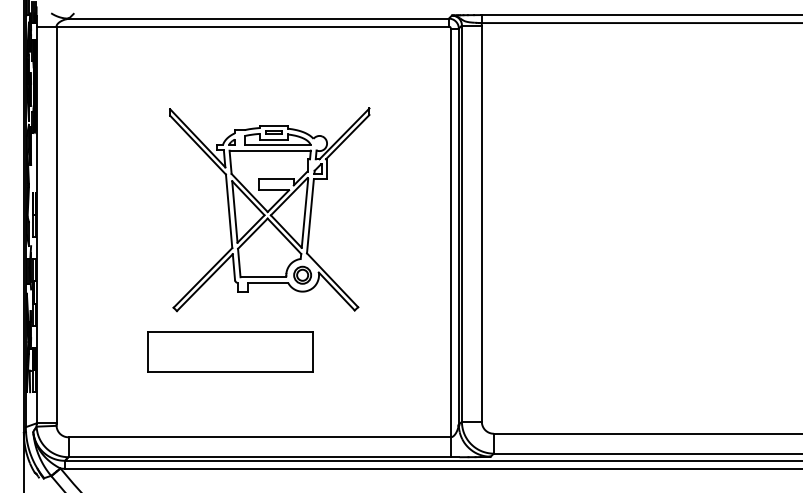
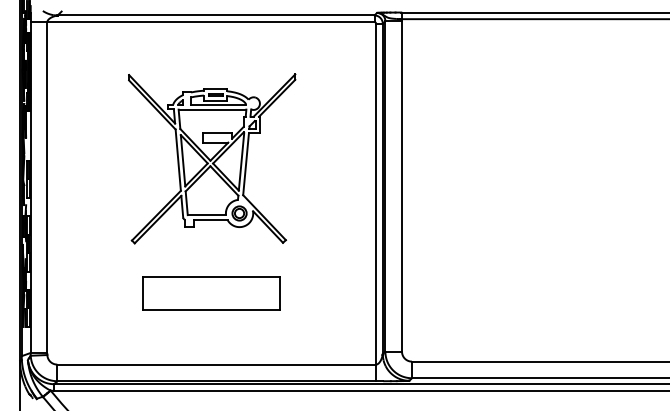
part: (270, 209) -> (212, 158), moved
part: (230, 352) -> (211, 293), moved

